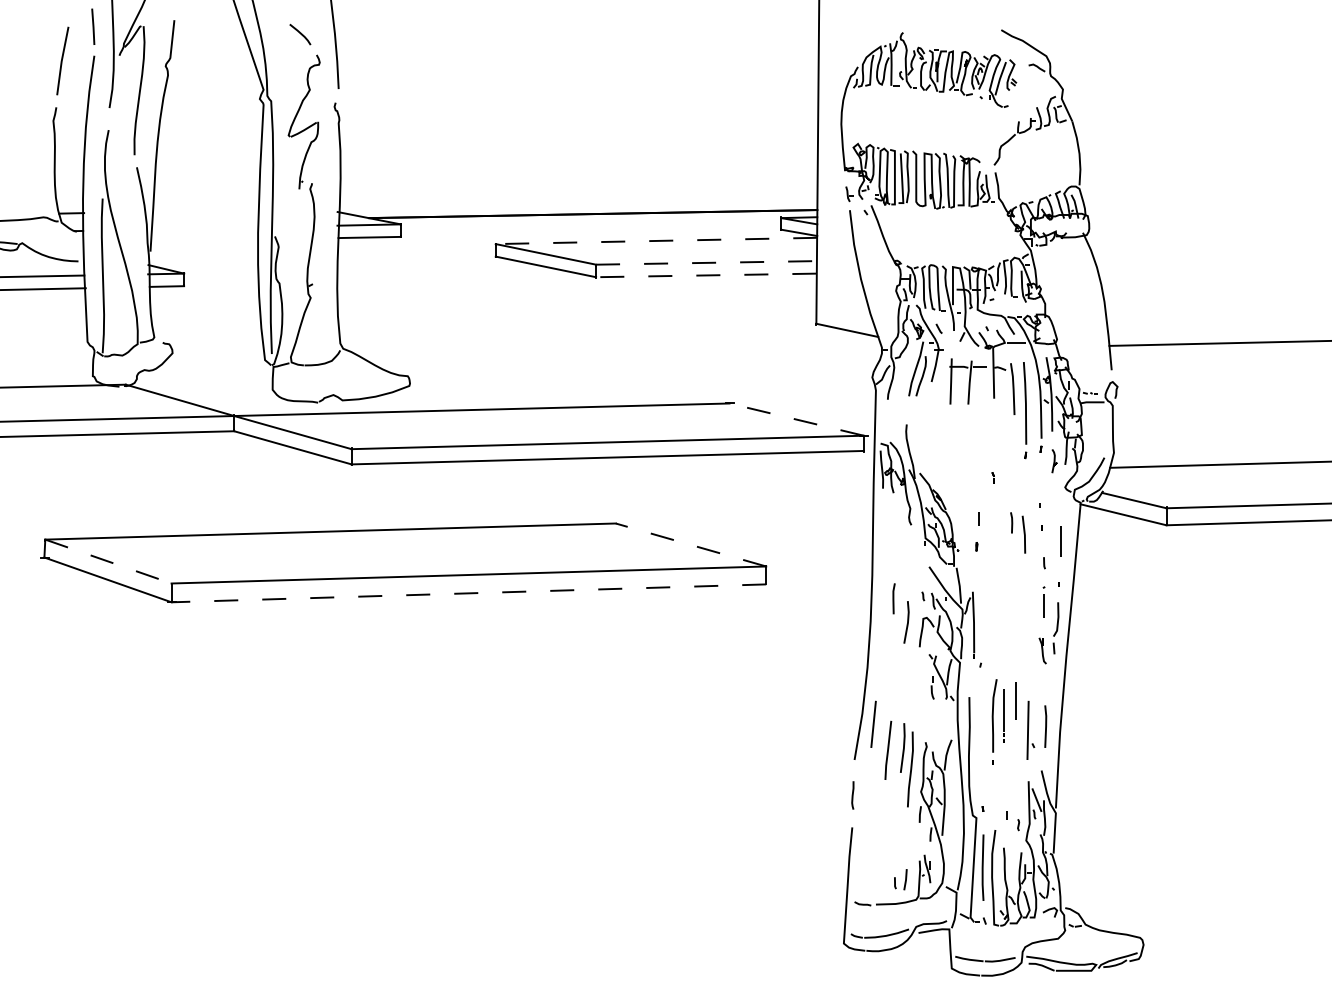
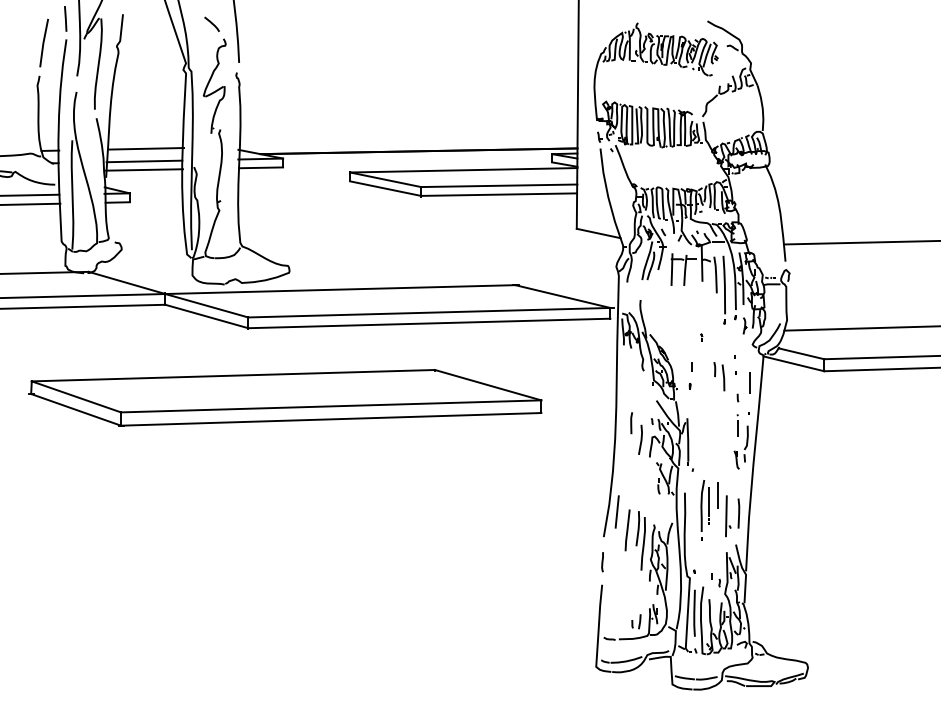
line: (206, 210) -> (145, 148), added
line: (204, 228) -> (144, 161), added
line: (204, 240) -> (144, 169), added
line: (656, 240) -> (463, 169), dashed -> solid
line: (706, 262) -> (499, 185), dashed -> solid
line: (705, 275) -> (498, 194), dashed -> solid
line: (796, 419) -> (562, 296), dashed -> solid
line: (690, 544) -> (487, 384), dashed -> solid
line: (108, 561) -> (76, 396), dashed -> solid
line: (468, 593) -> (330, 419), dashed -> solid

